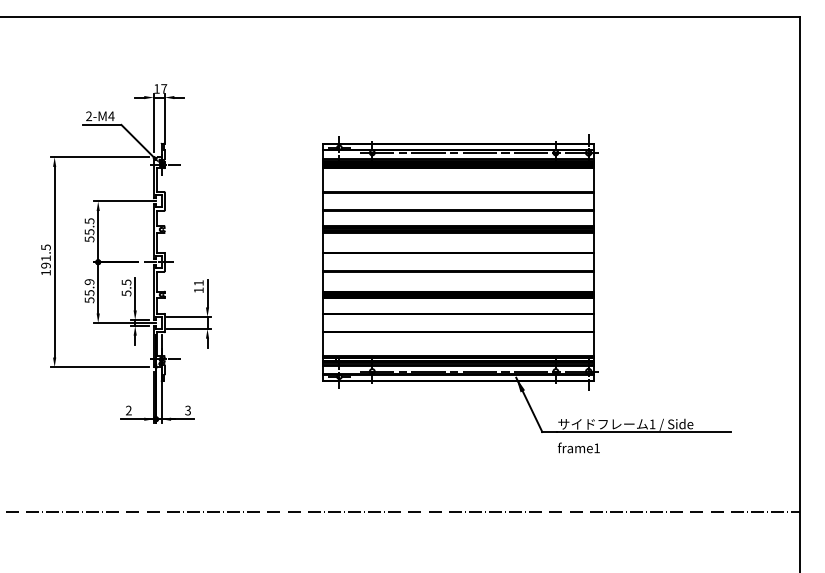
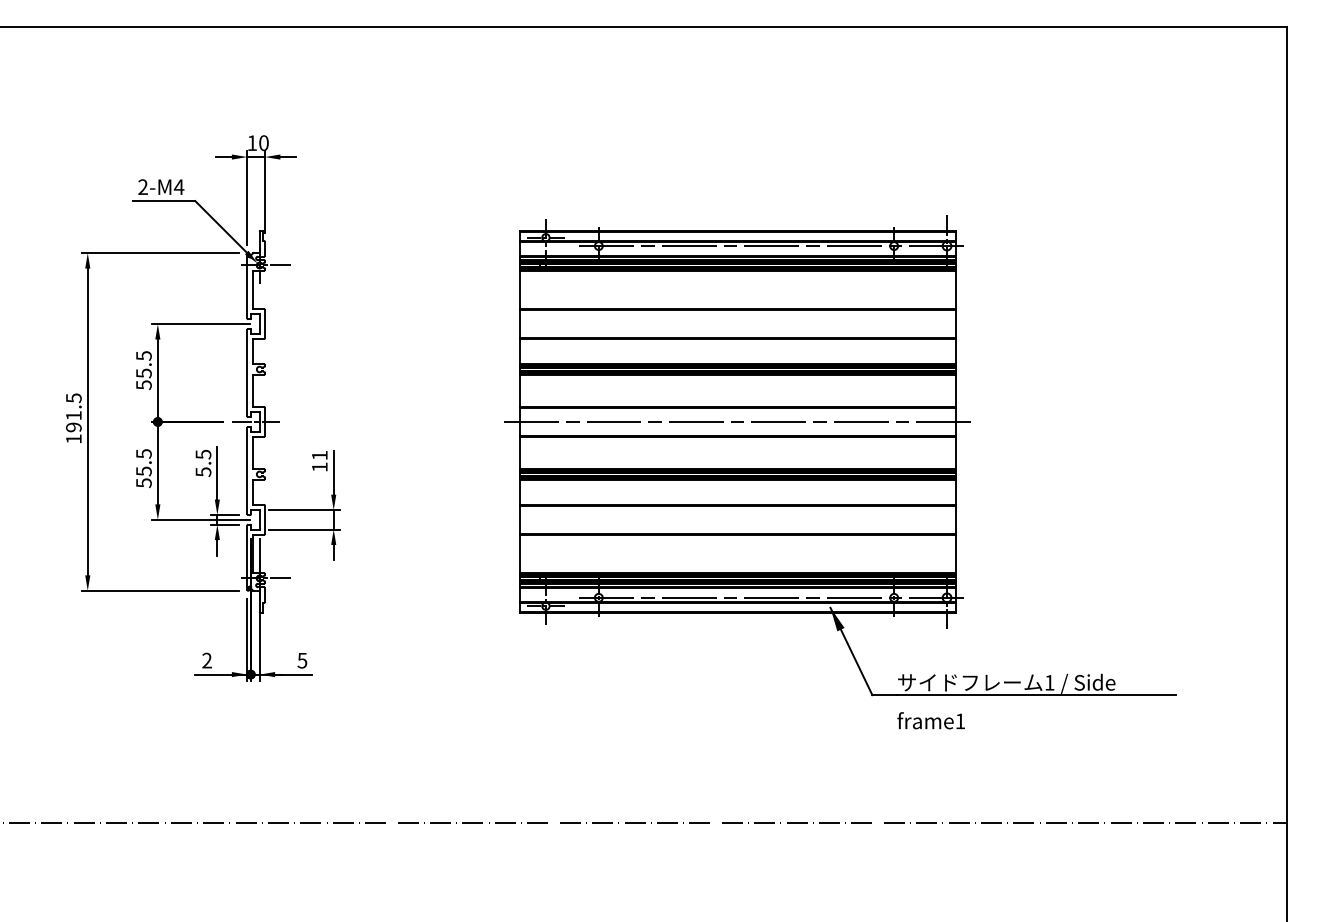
text: (164, 88) -> (264, 142), 17 -> 10
line: (458, 262) -> (737, 422), added
text: (89, 282) -> (143, 454), 55.9 -> 55.5
text: (187, 409) -> (301, 658), 3 -> 5

